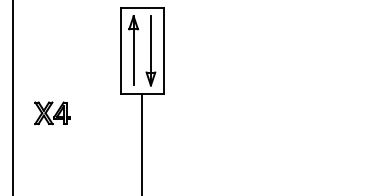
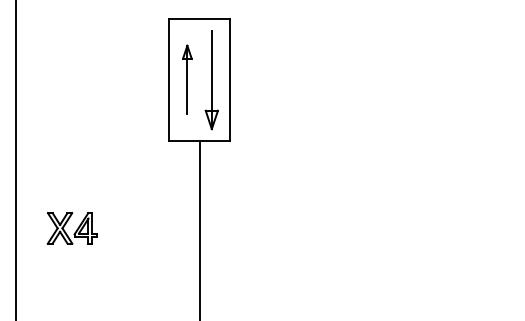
part: (133, 50) -> (187, 79), size x0.7
part: (51, 113) -> (71, 228), moved

